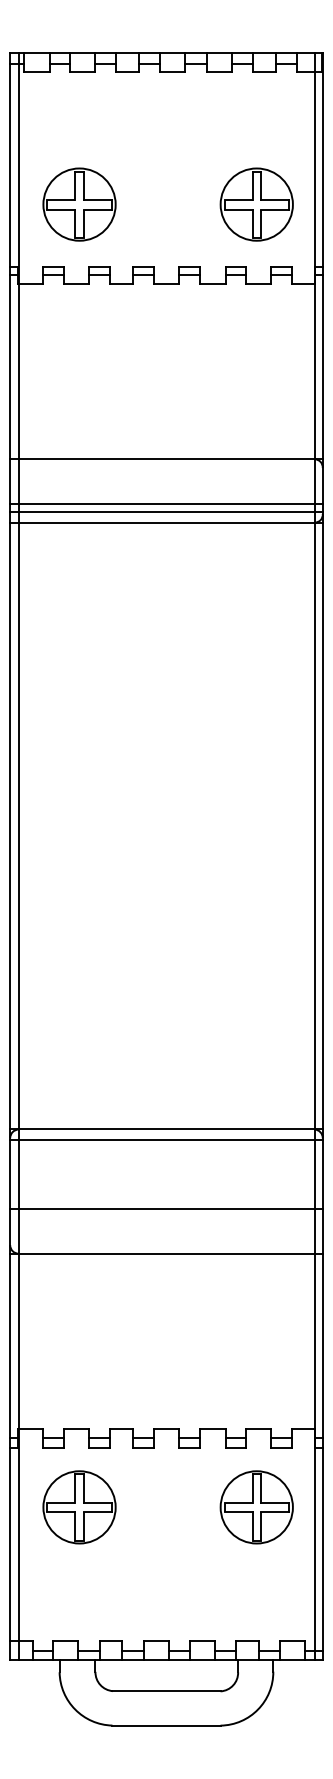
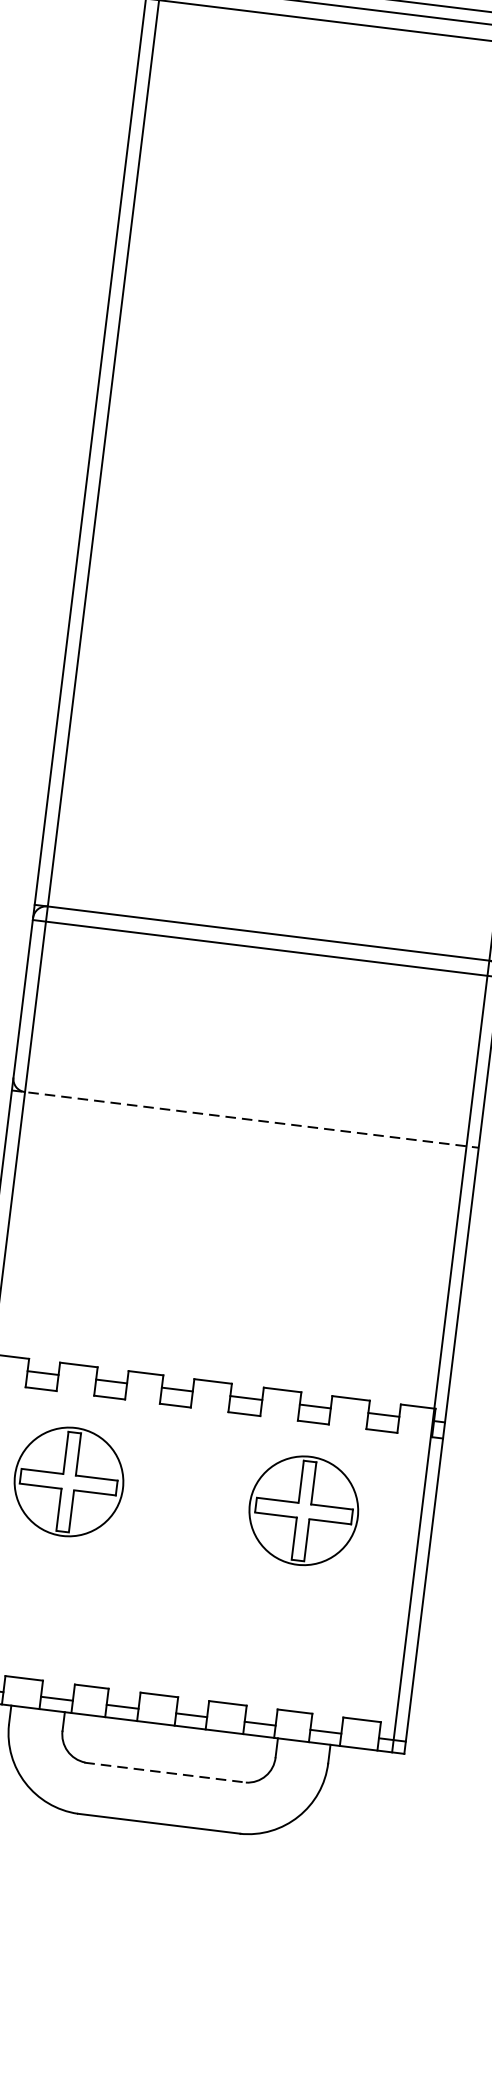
line: (166, 1209) -> (253, 1053), removed
line: (166, 1253) -> (245, 1118), solid -> dashed
part: (256, 1507) -> (303, 1510), moved
line: (167, 1691) -> (166, 1773), solid -> dashed

